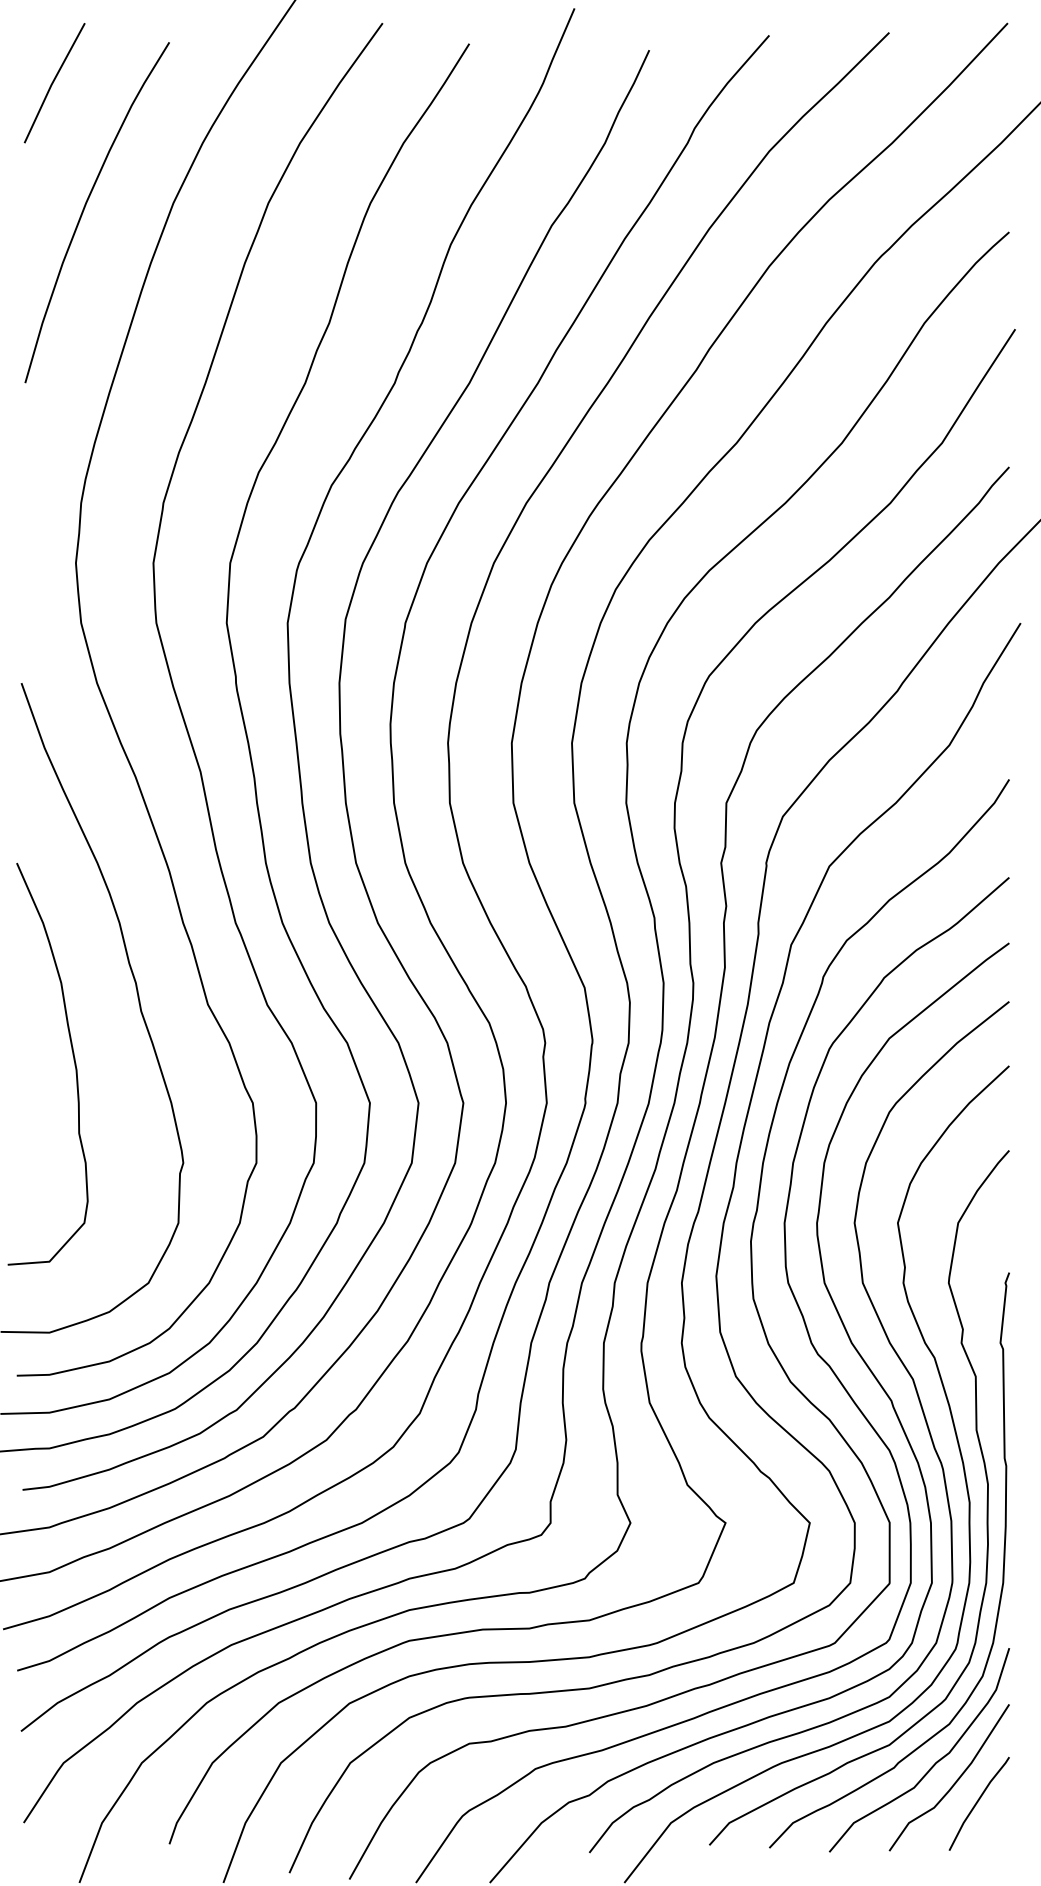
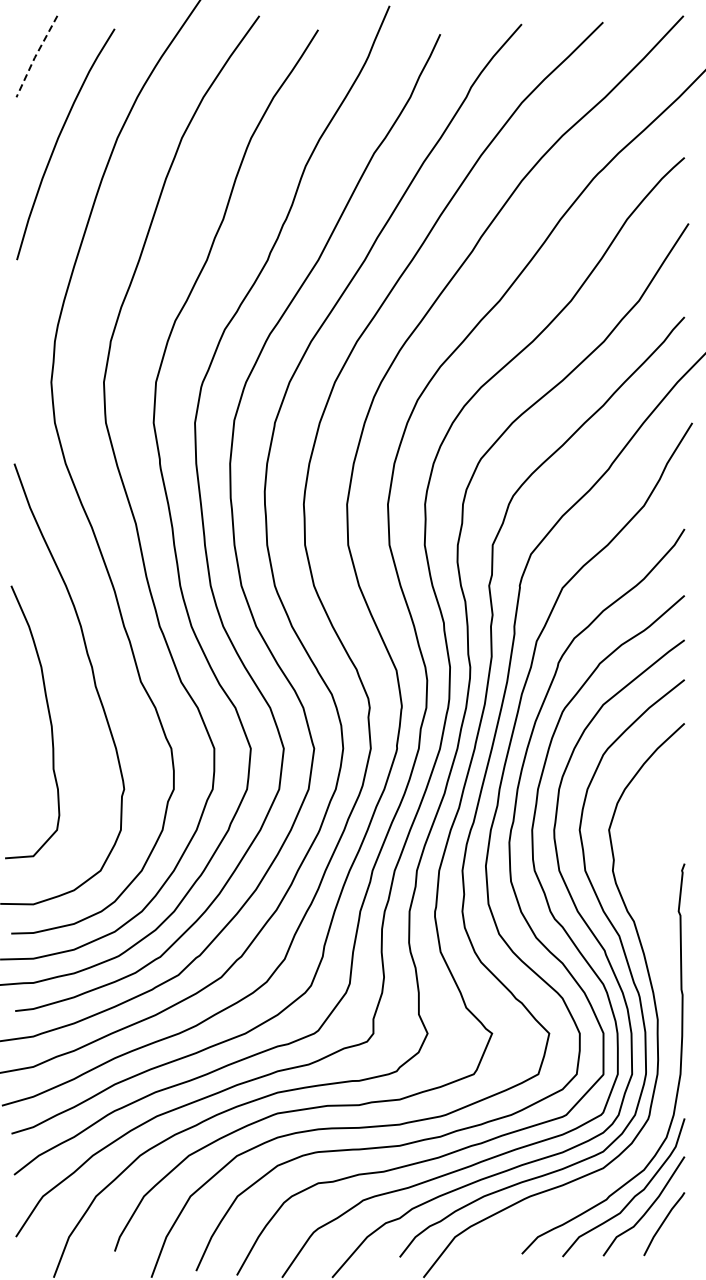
line: (52, 84) -> (35, 57), solid -> dashed
curve: (985, 1480) -> (668, 1004), removed

